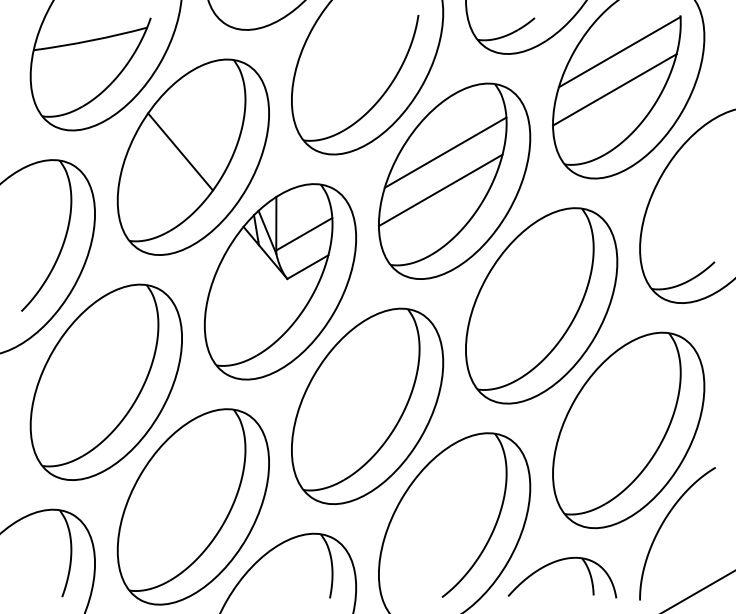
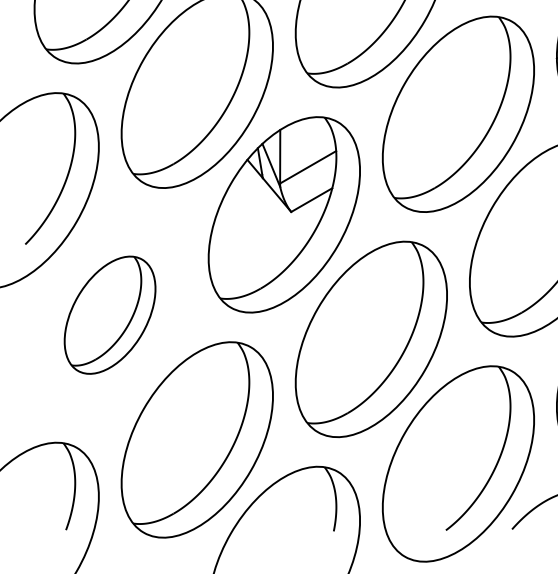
line: (180, 151) -> (184, 84), removed
line: (445, 152) -> (449, 85), removed
line: (440, 190) -> (444, 123), removed
part: (105, 381) -> (109, 314), size x0.6

